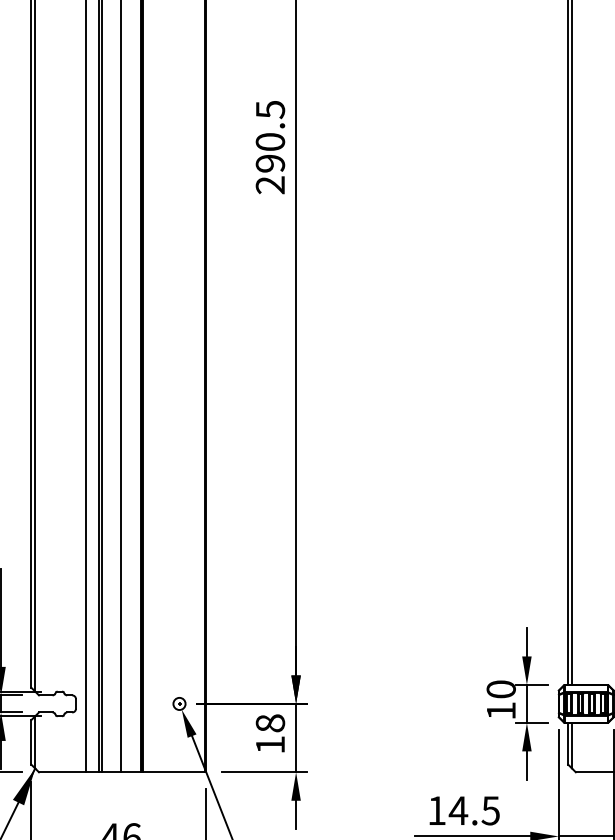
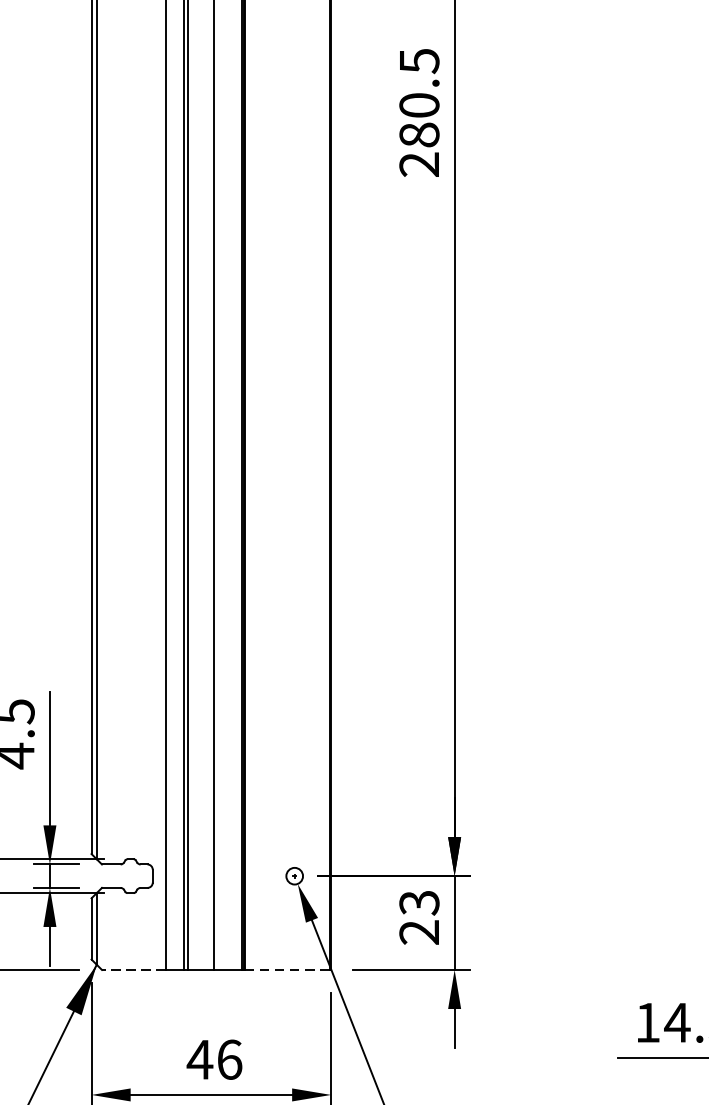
text: (270, 163) -> (419, 134), 290.5 -> 280.5
text: (270, 733) -> (419, 916), 18 -> 23
line: (61, 772) -> (132, 970), solid -> dashed
line: (174, 772) -> (287, 970), solid -> dashed

